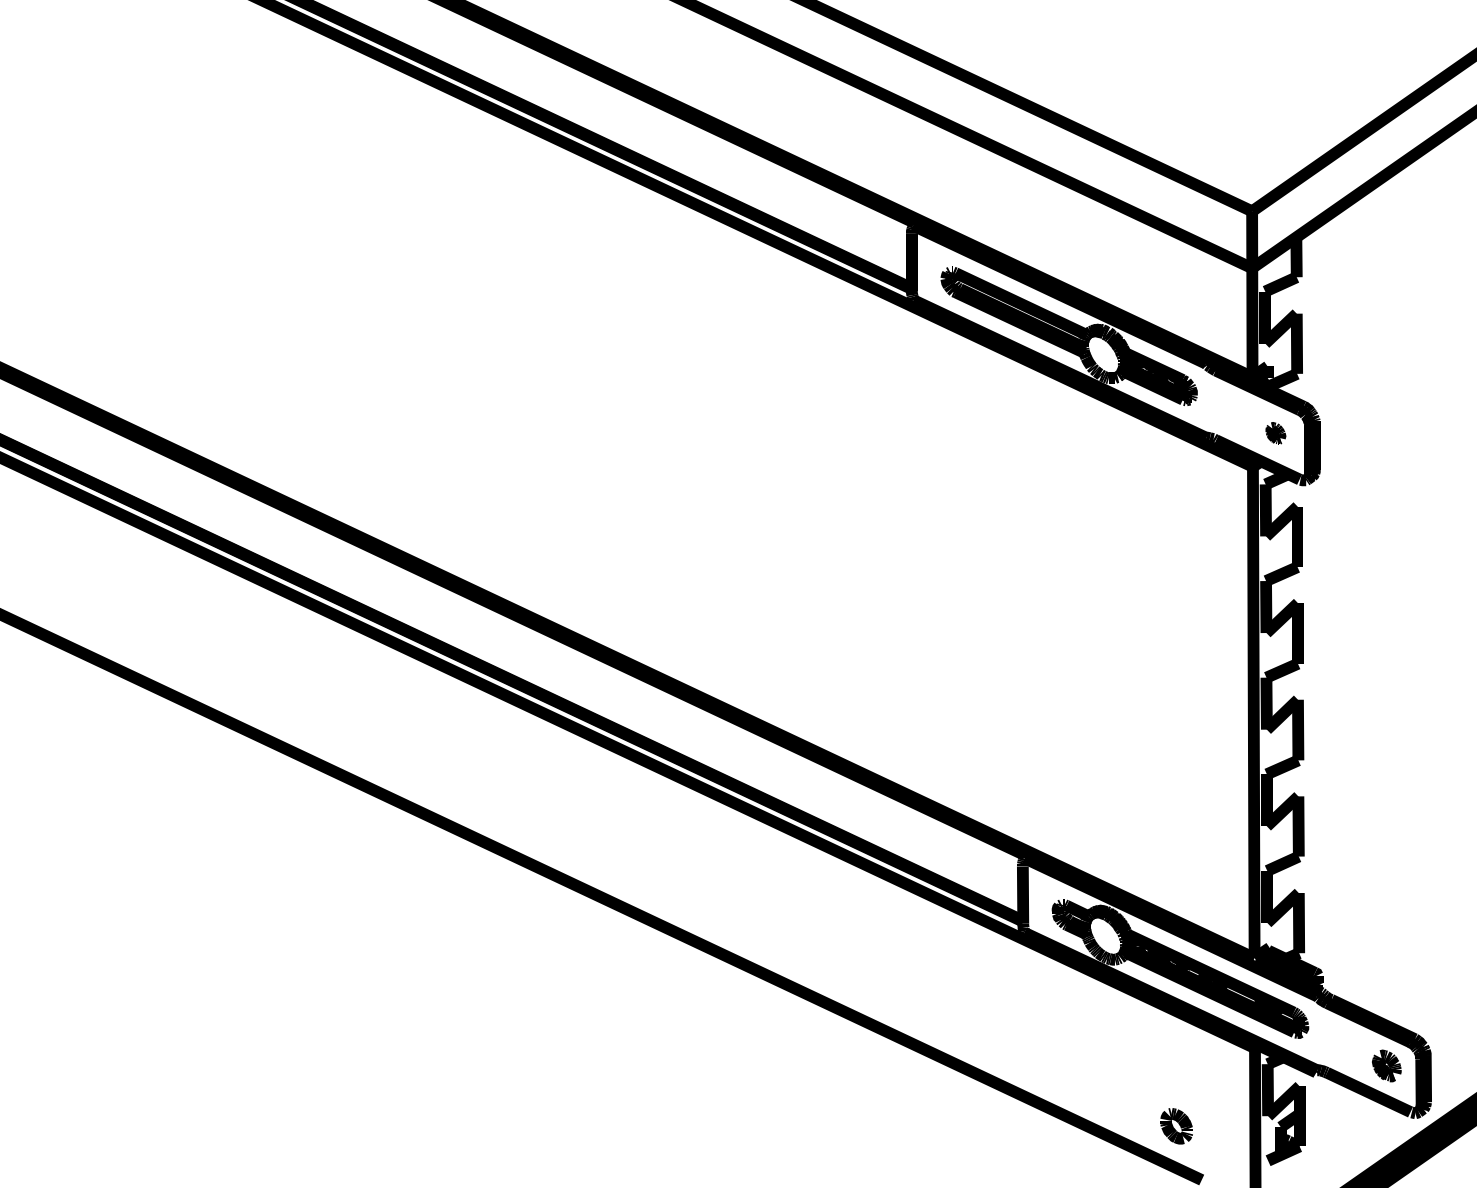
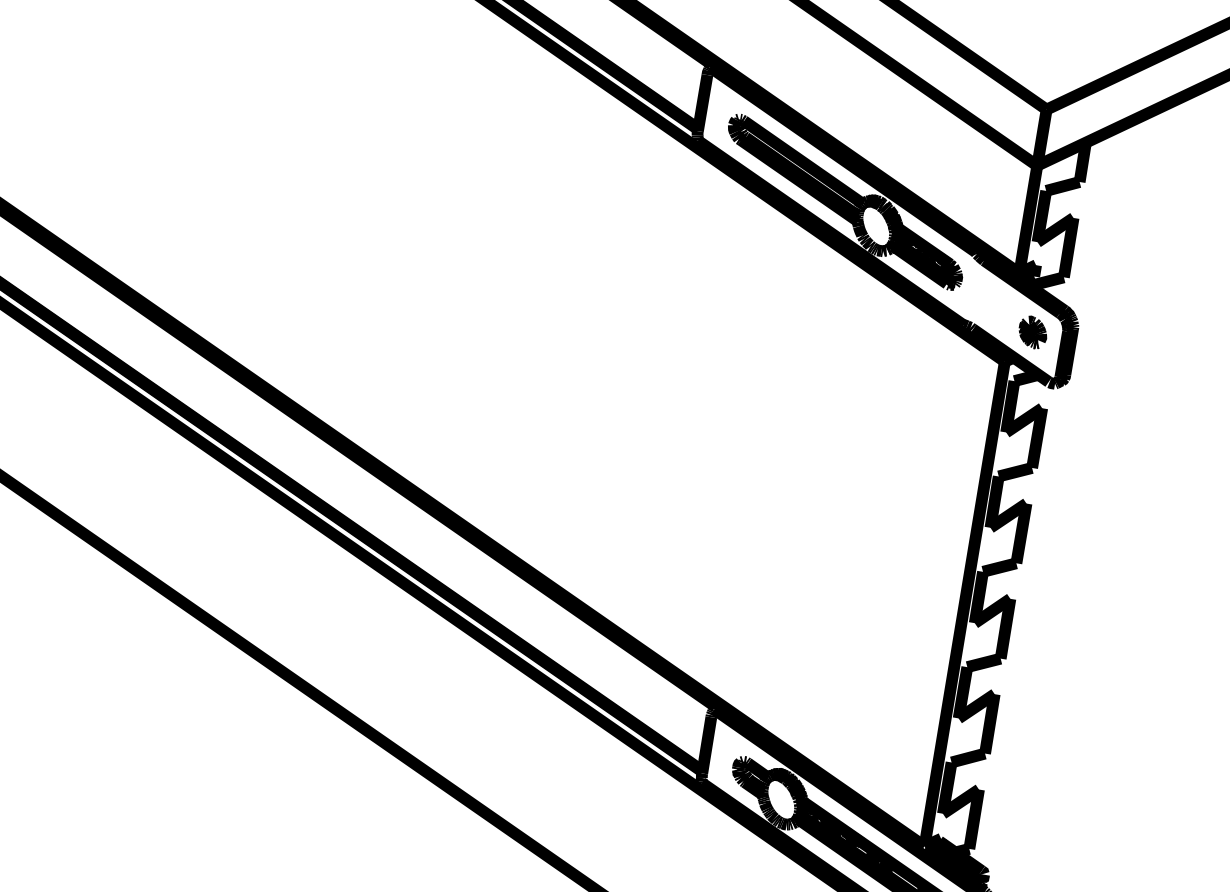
part: (1275, 433) -> (1032, 332), size x1.43

